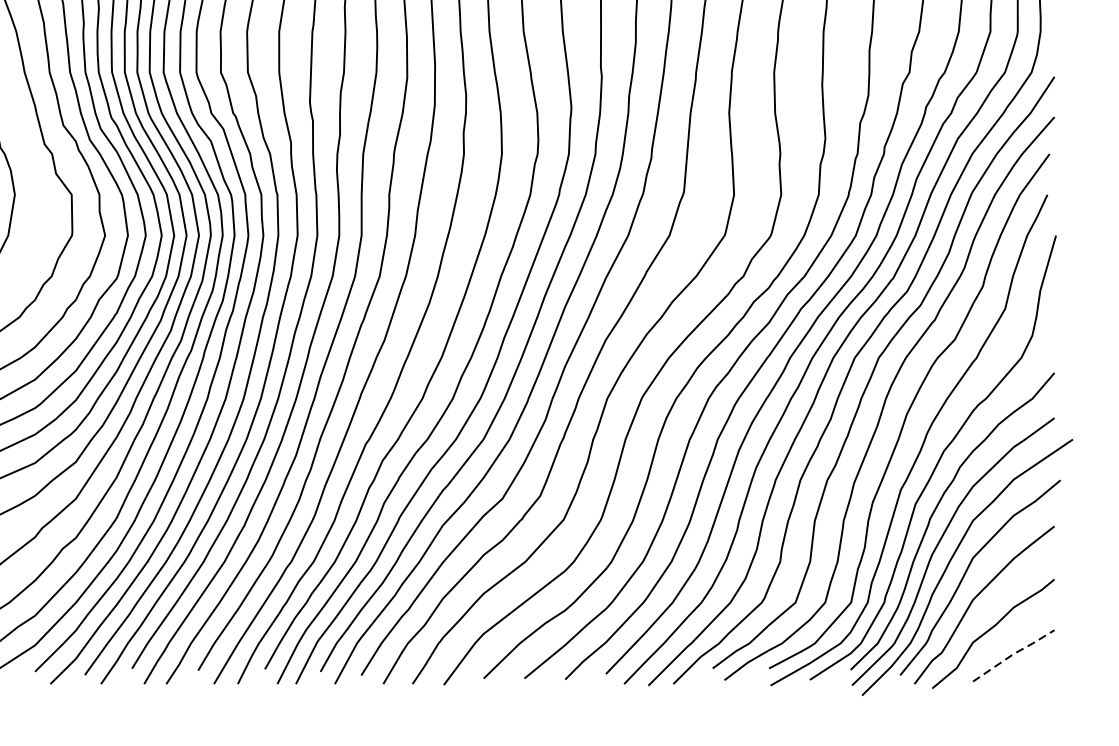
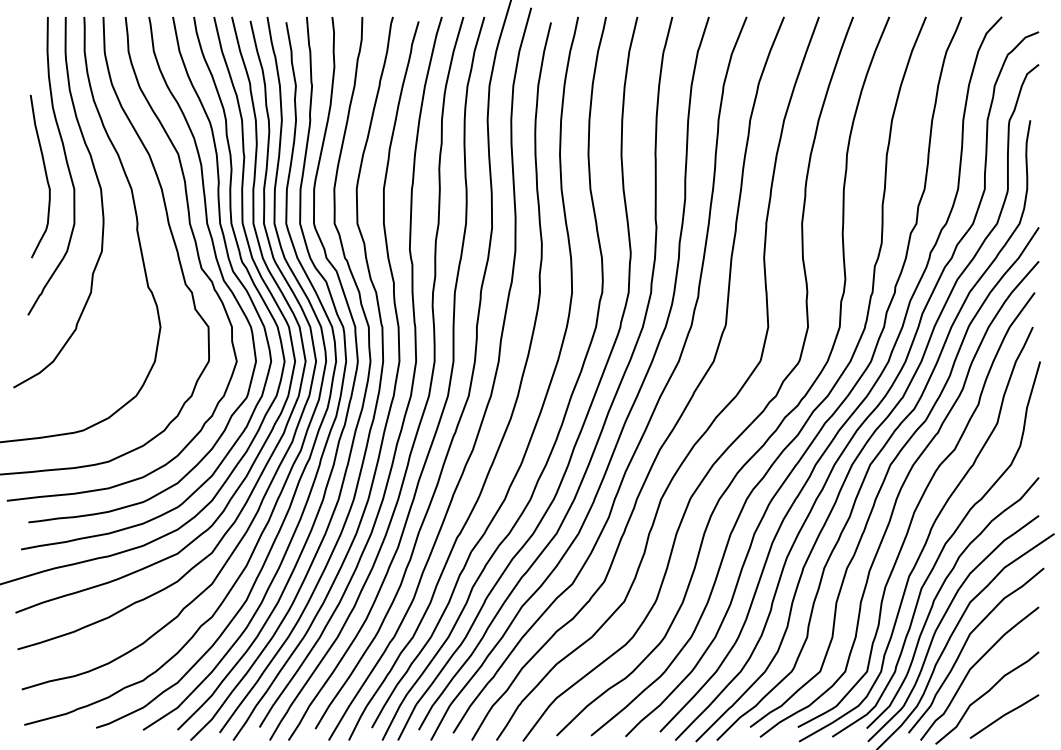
line: (1013, 654) -> (1004, 715), dashed -> solid

